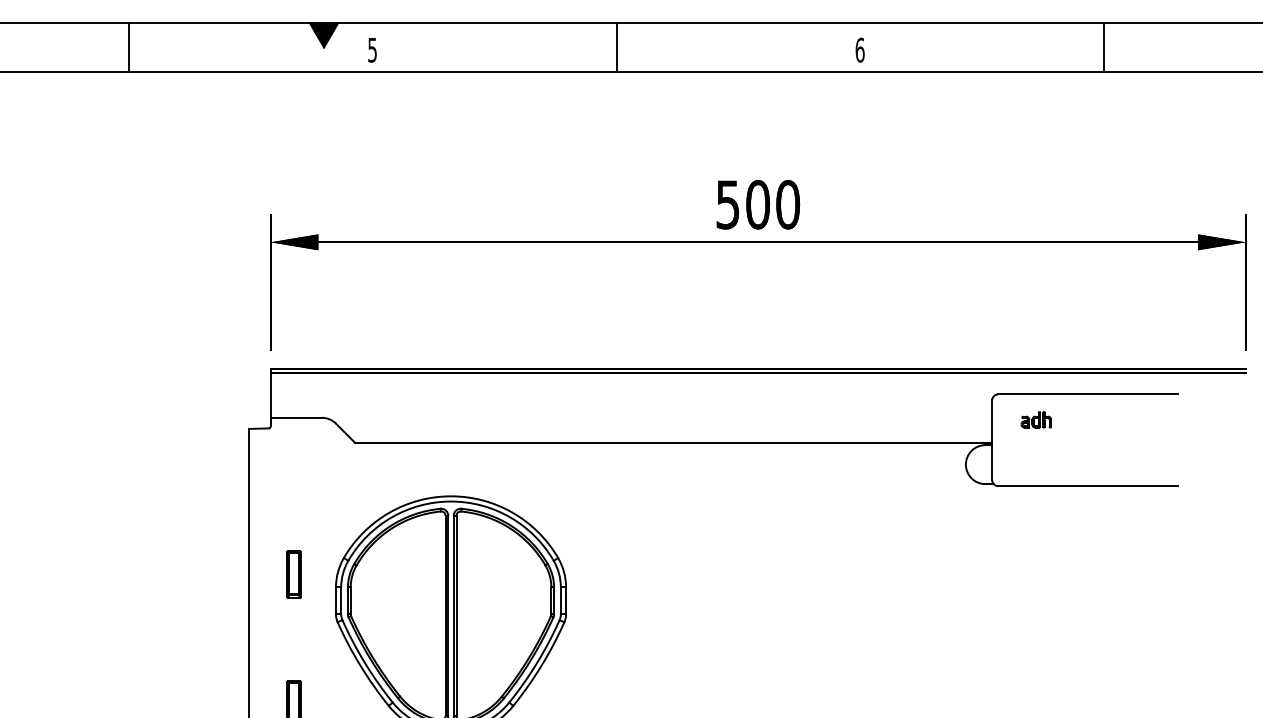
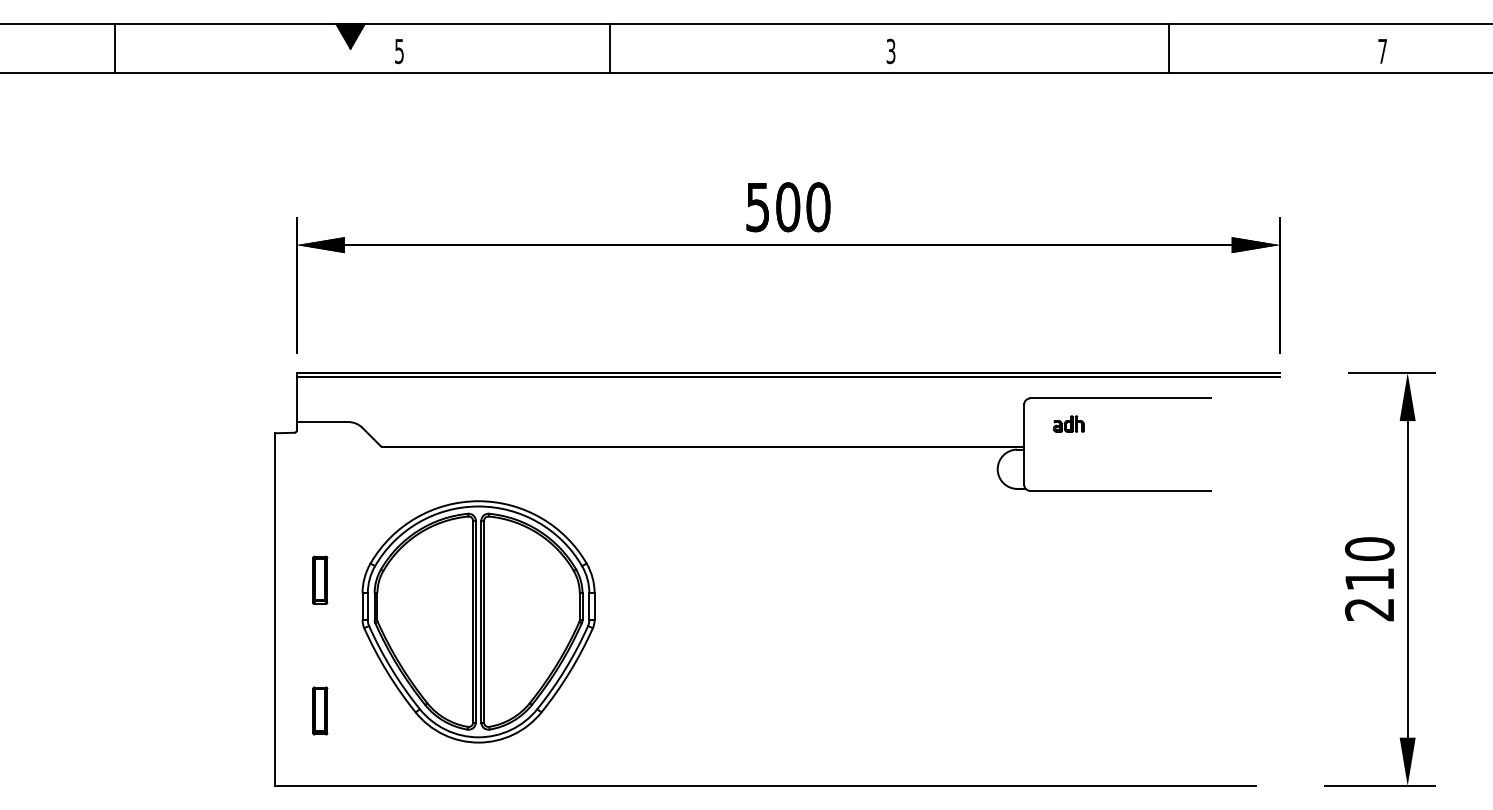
line: (128, 47) -> (114, 48), moved
line: (616, 47) -> (609, 48), moved
line: (1104, 47) -> (1169, 48), moved
text: (859, 50) -> (890, 51), 6 -> 3

